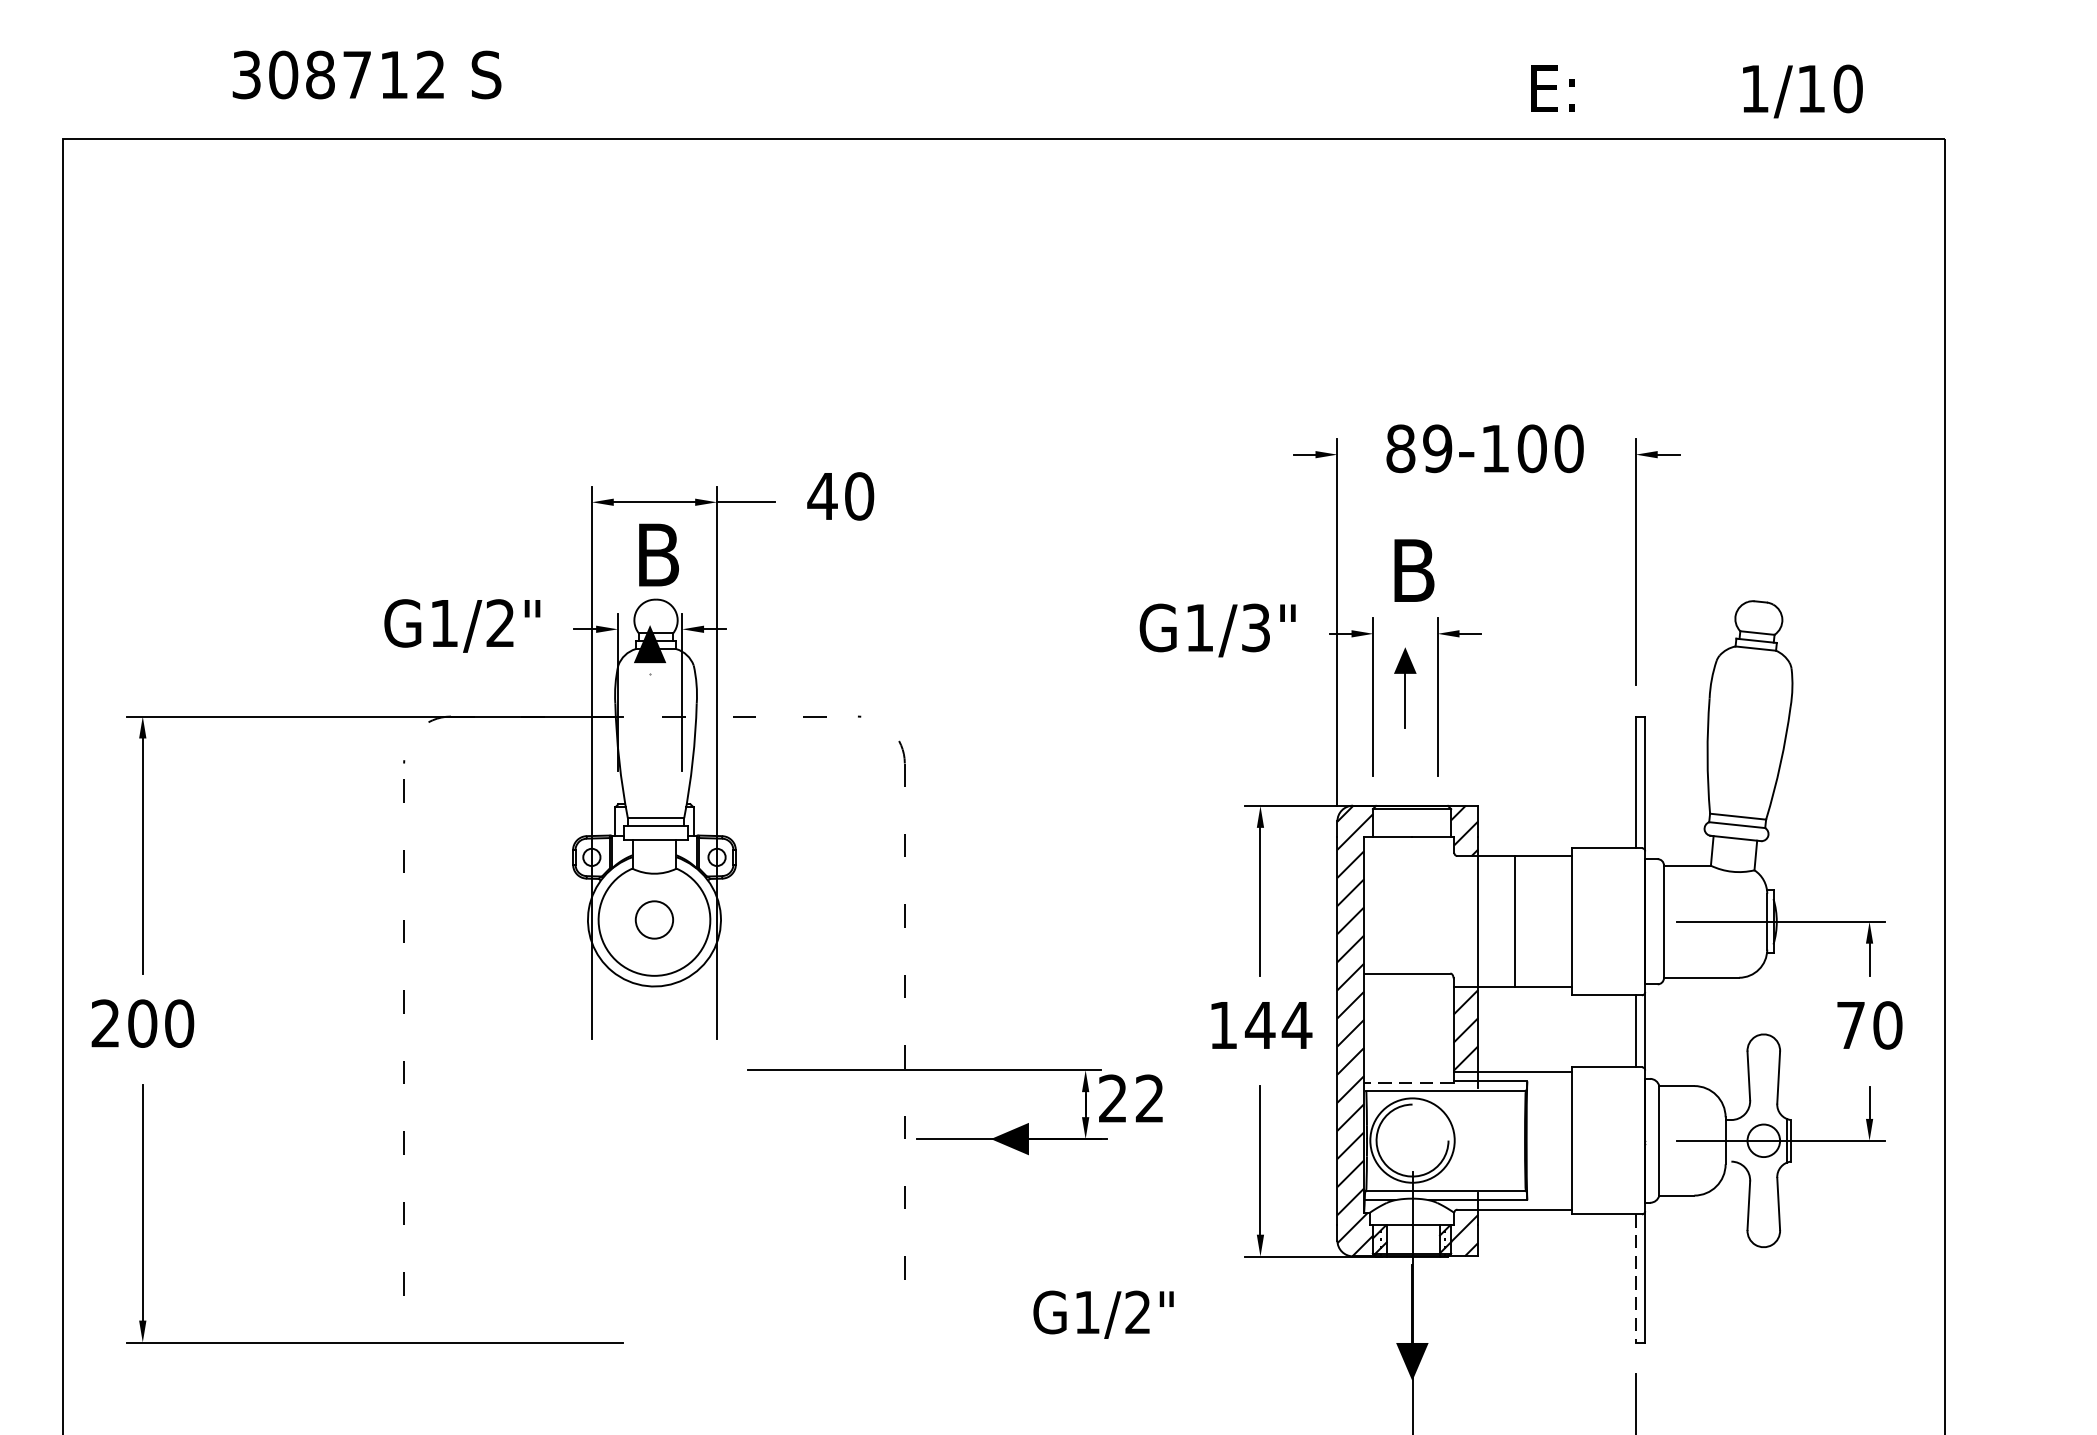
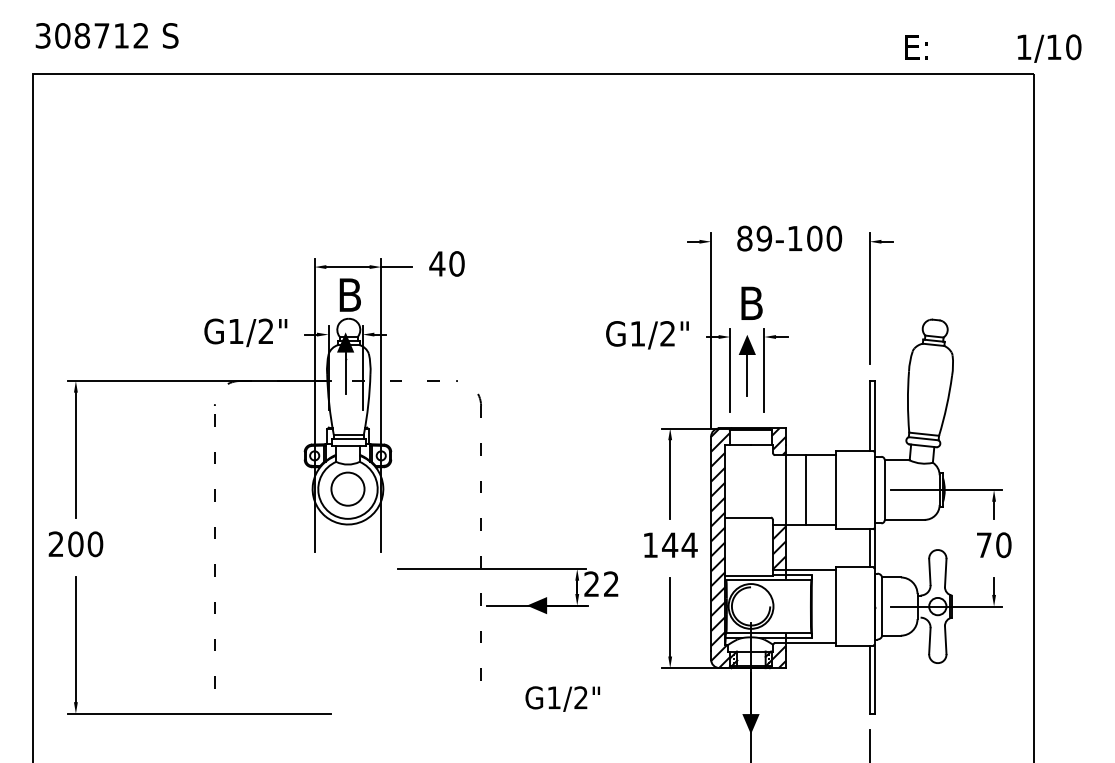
text: (365, 74) -> (106, 35), moved
text: (1697, 91) -> (993, 48), moved
text: (1255, 627) -> (667, 333), G1/3" -> G1/2"
part: (1403, 687) -> (746, 365), size x1.43
line: (649, 700) -> (345, 372), added
circle: (653, 918) -> (347, 488), size x1.67
line: (1409, 1082) -> (749, 575), dashed -> solid
line: (1635, 1279) -> (869, 680), dashed -> solid
text: (1103, 1313) -> (562, 698), moved

